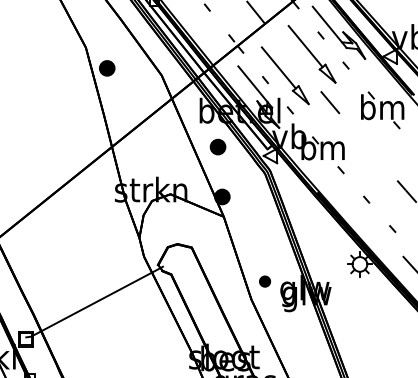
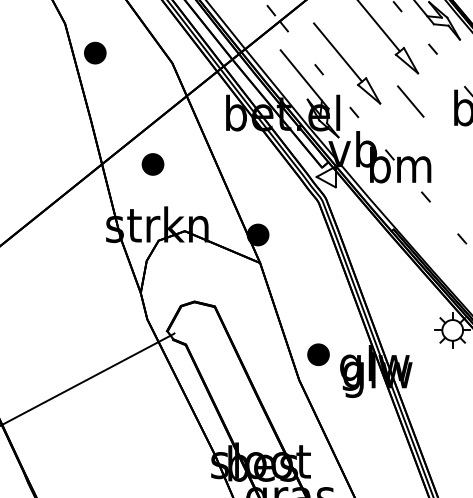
part: (217, 146) -> (152, 163), moved
part: (264, 281) -> (317, 354), size x1.43

